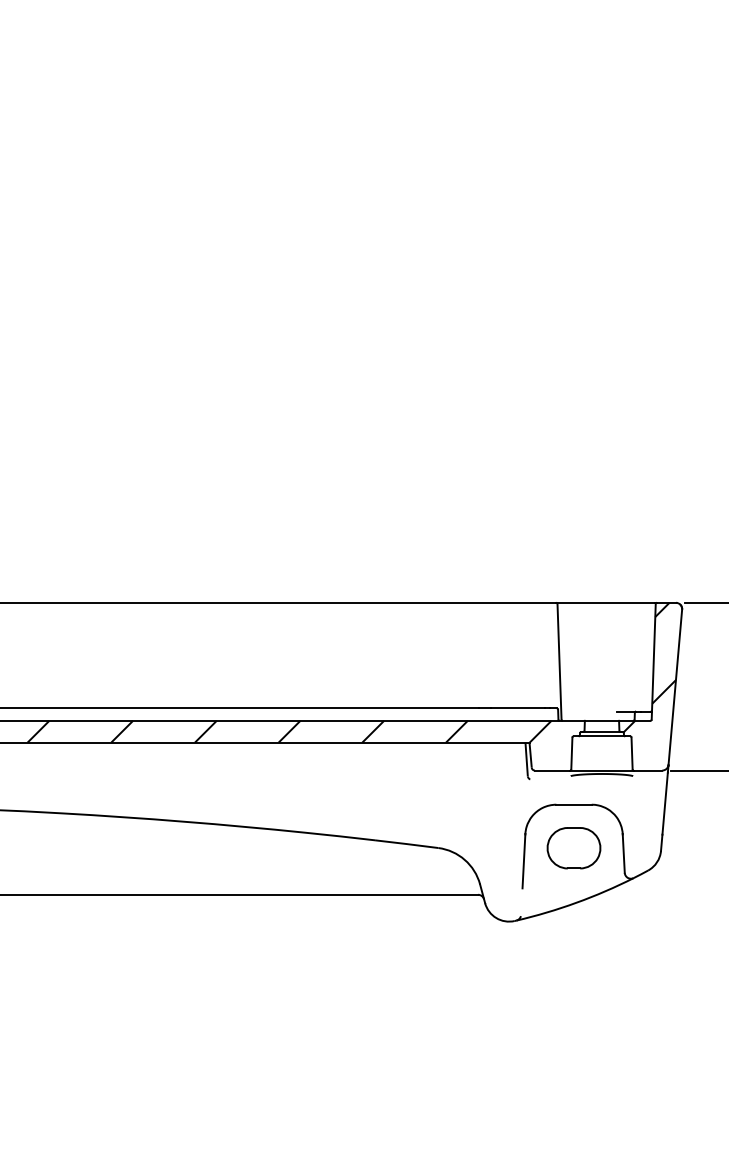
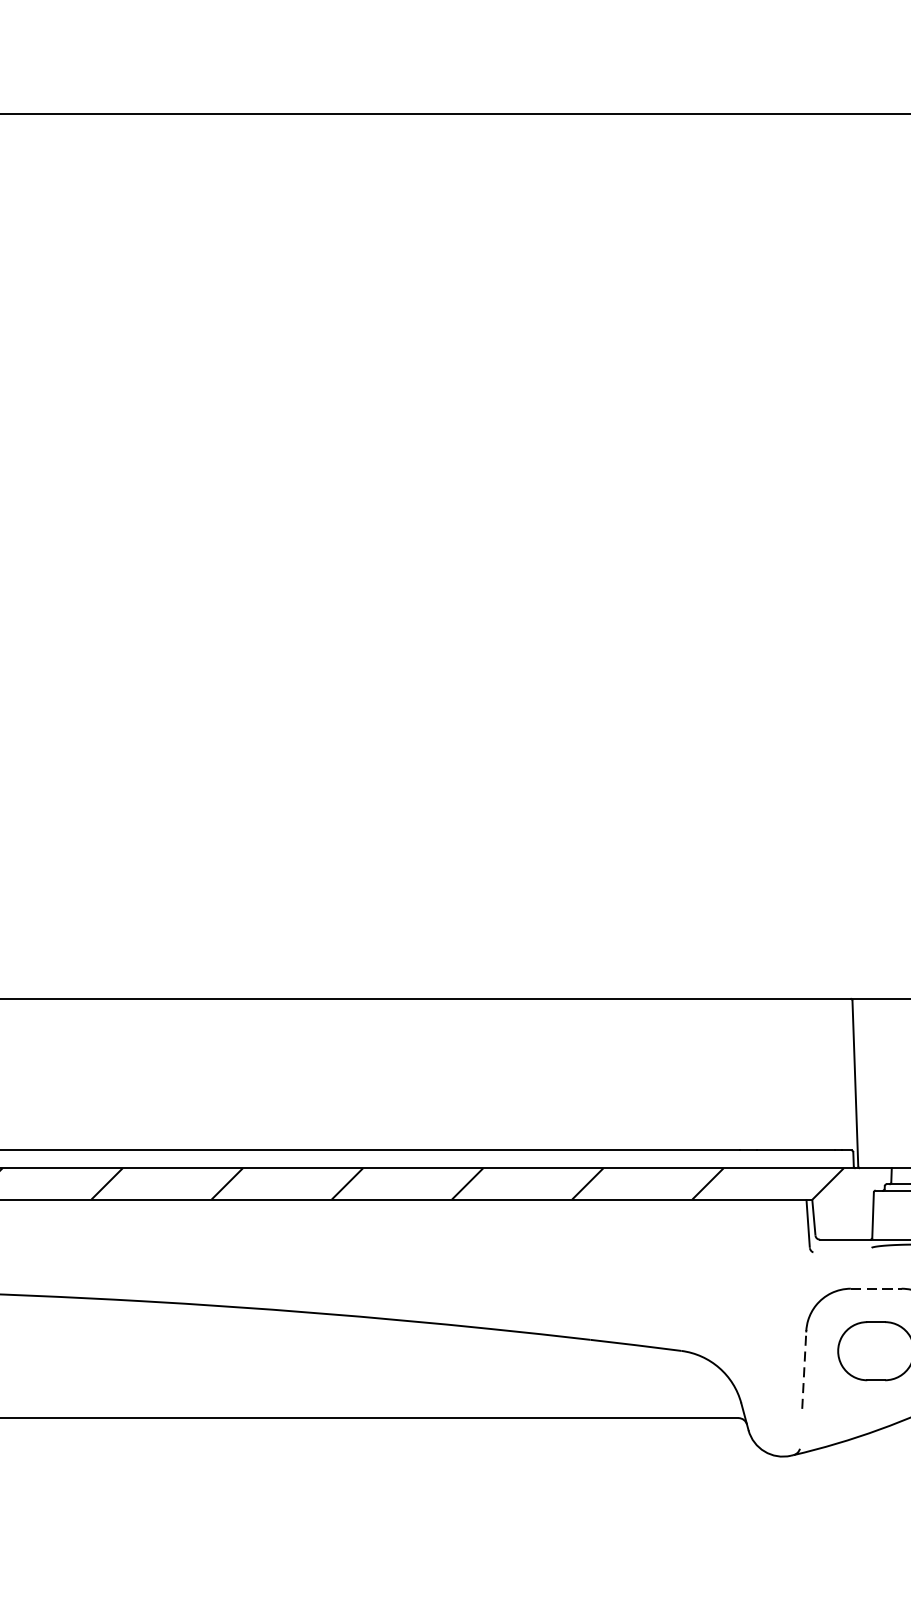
line: (574, 804) -> (876, 1288), solid -> dashed
line: (523, 861) -> (803, 1370), solid -> dashed

